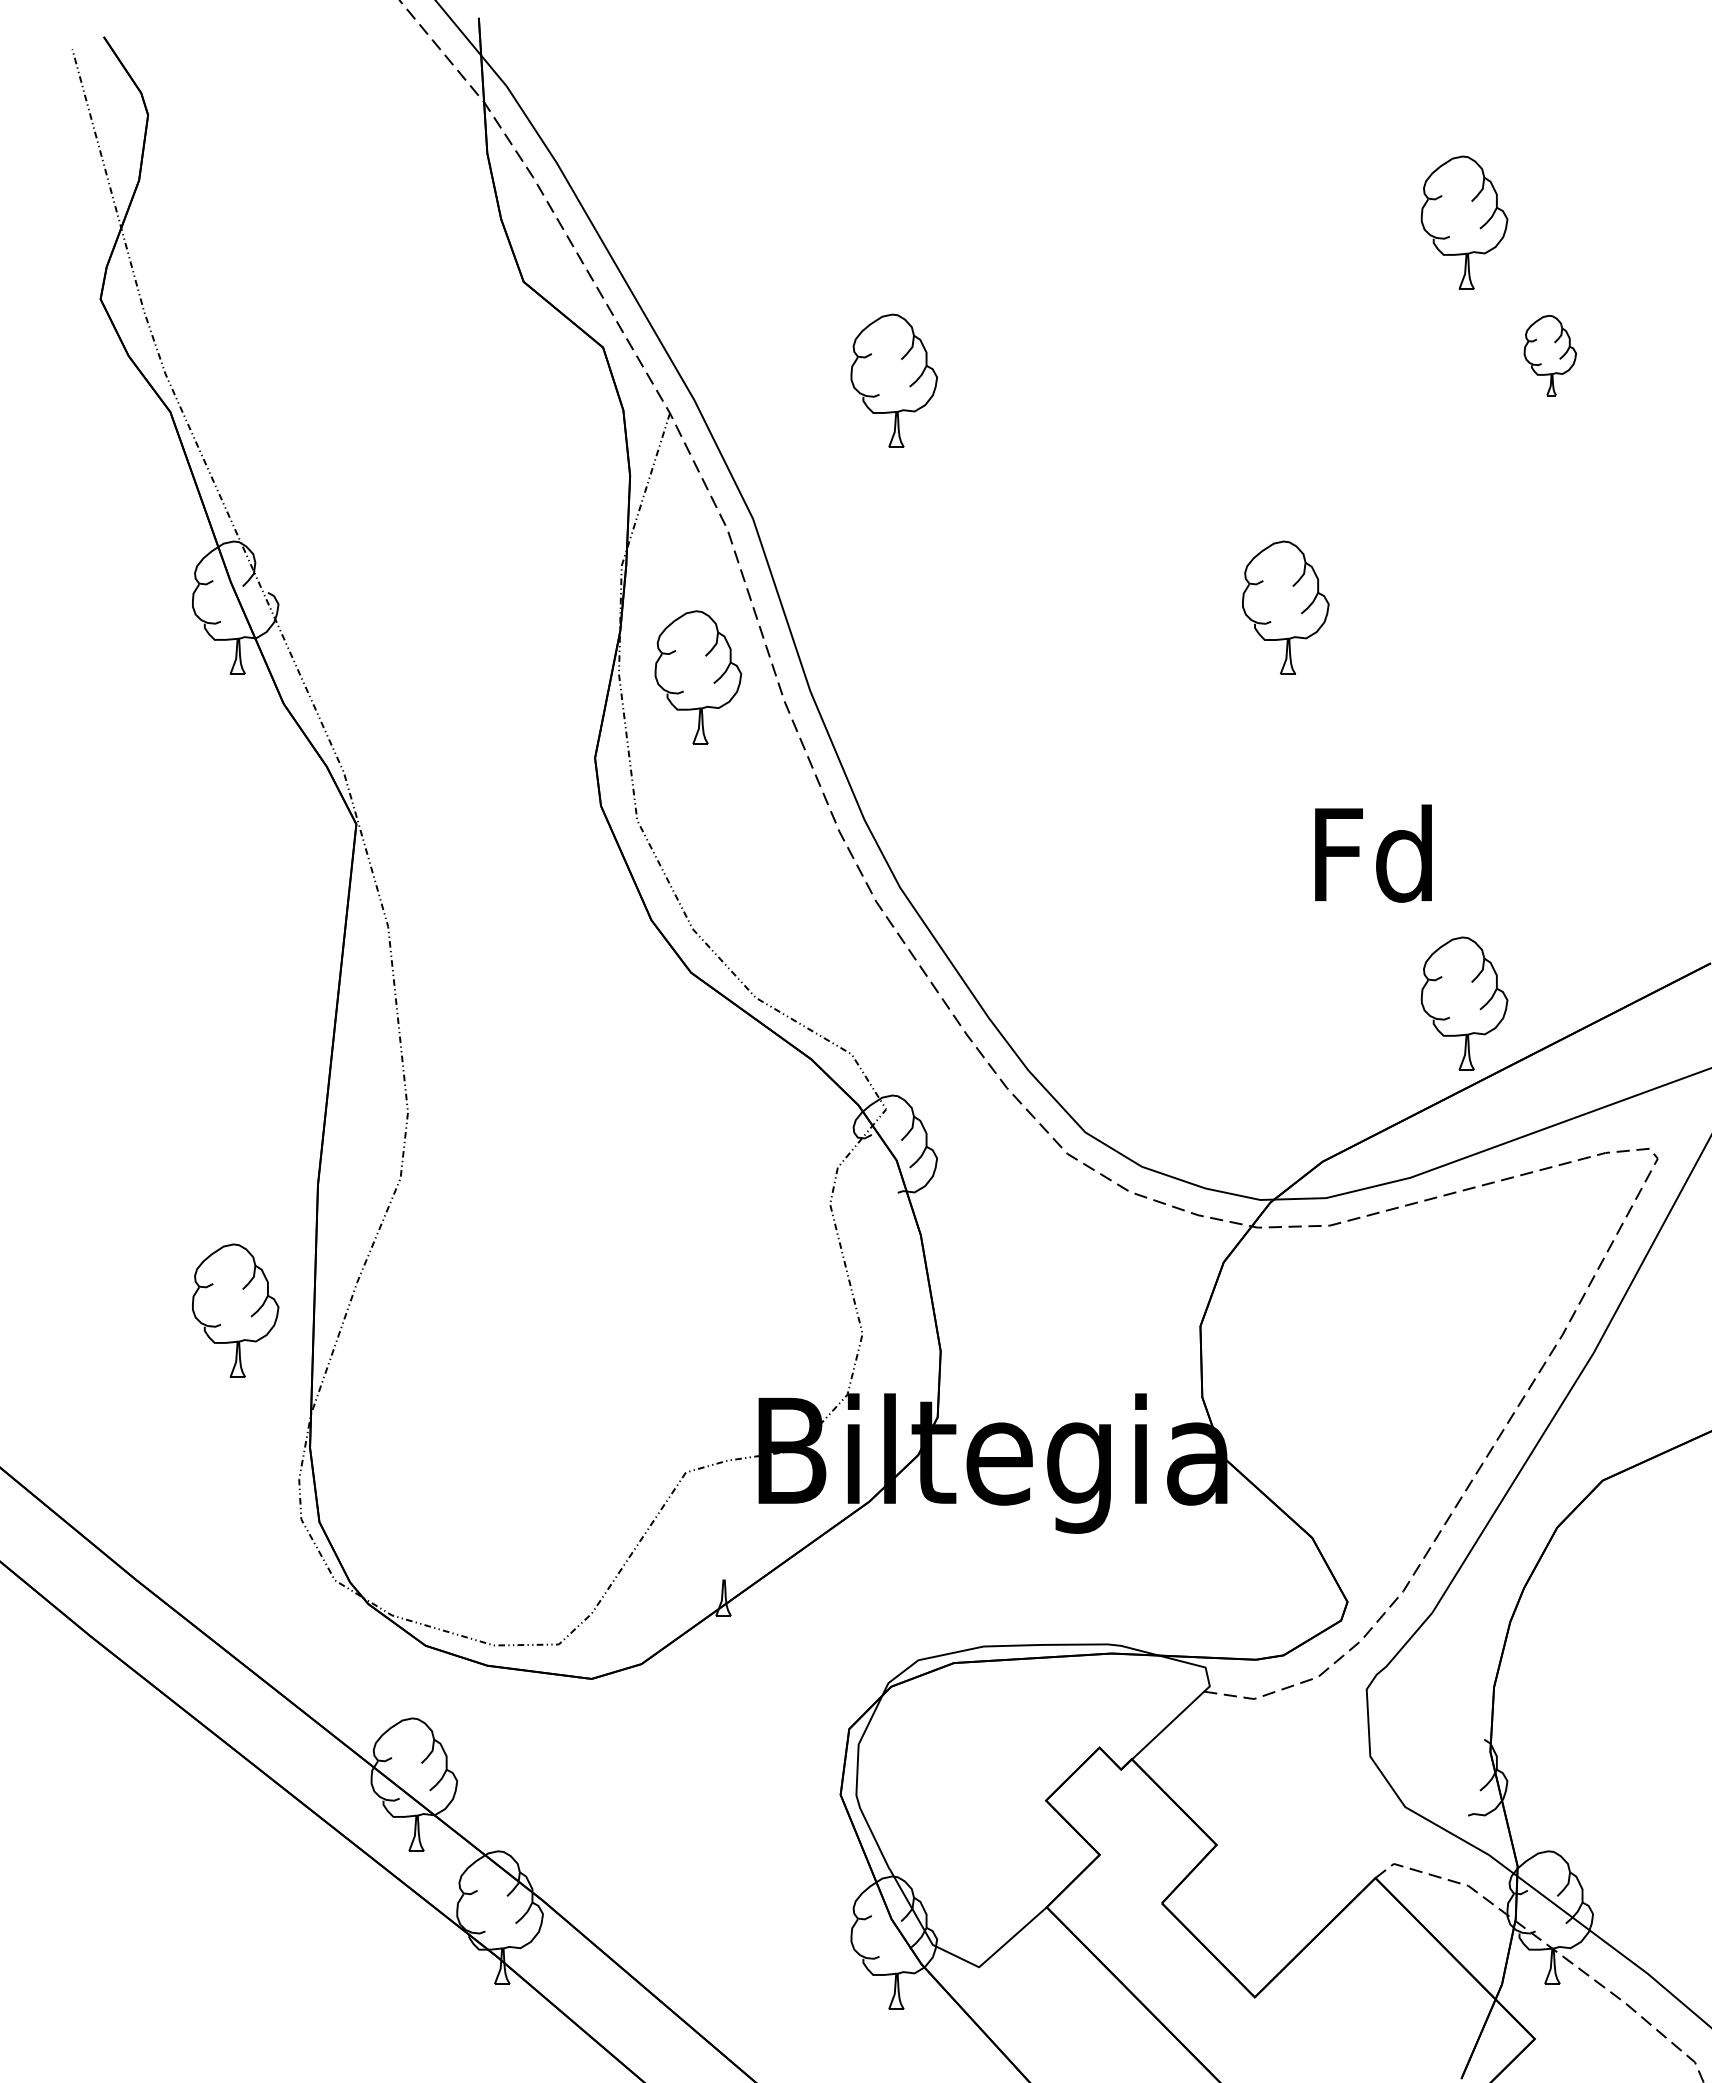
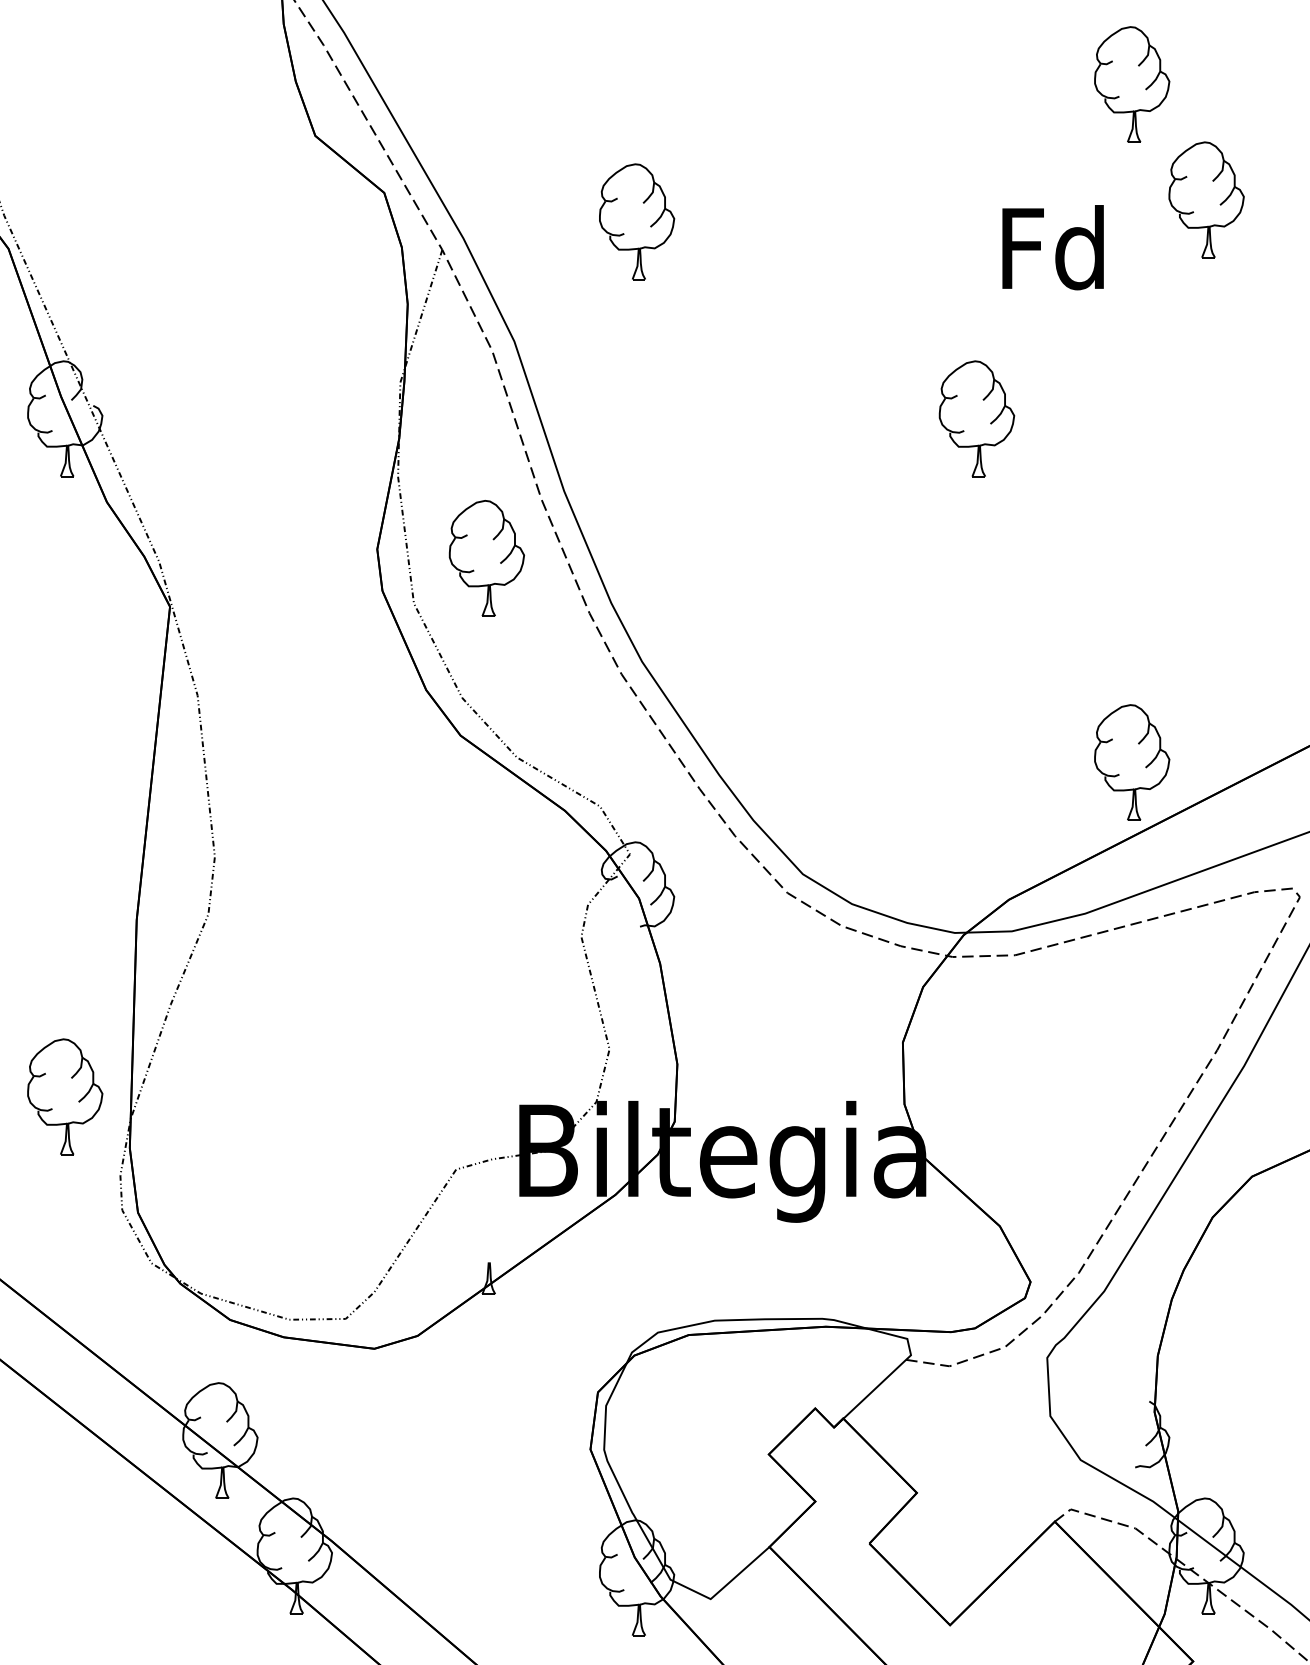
part: (1550, 355) -> (1206, 199), size x1.67
part: (698, 677) -> (487, 558), moved
text: (1373, 853) -> (1053, 247), moved
part: (235, 1310) -> (65, 1096), moved

